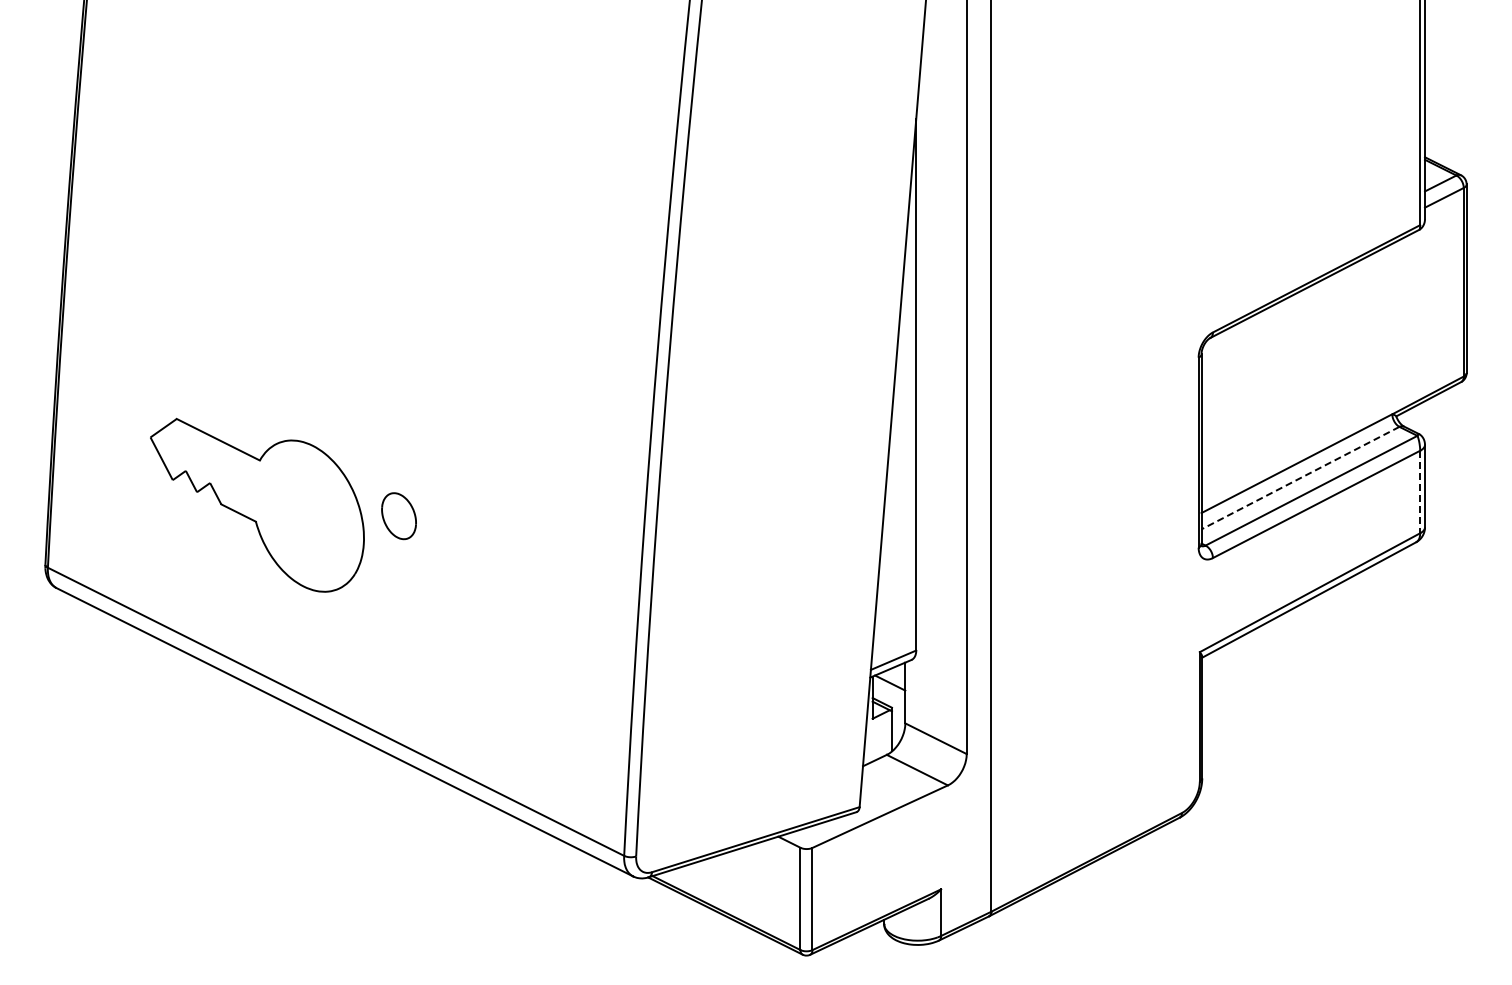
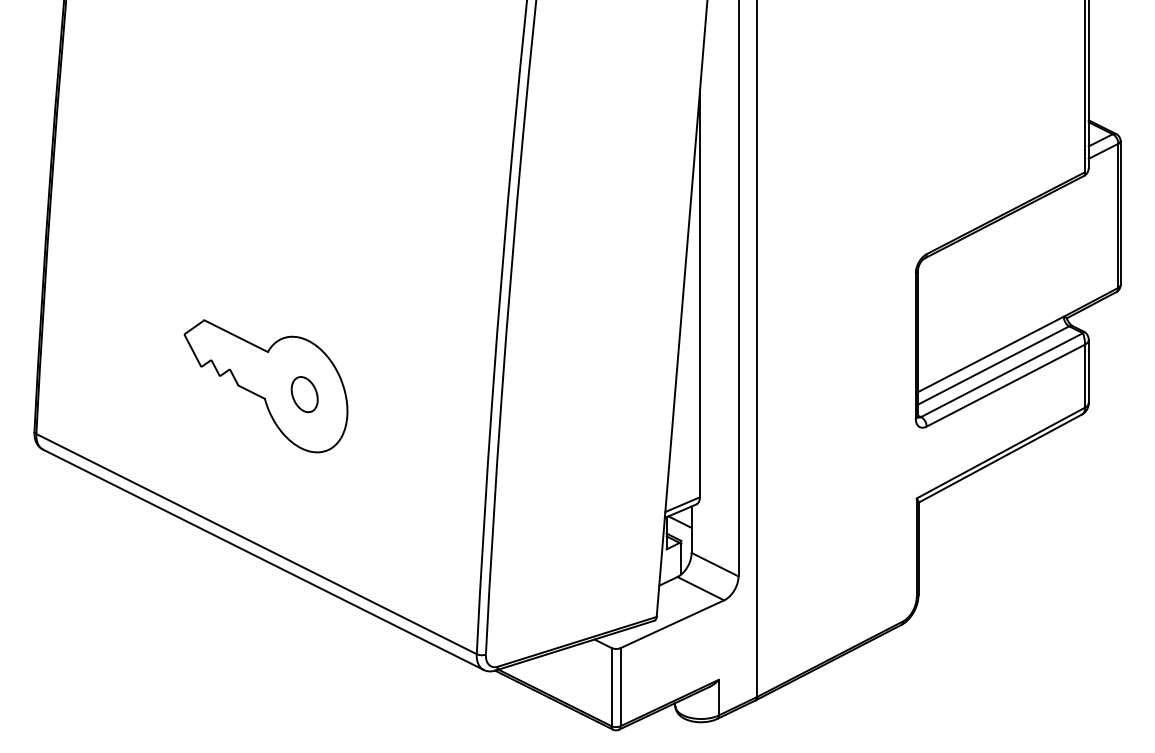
line: (1300, 478) -> (993, 365), dashed -> solid
line: (1420, 492) -> (1085, 376), dashed -> solid
part: (257, 504) -> (266, 385), moved

